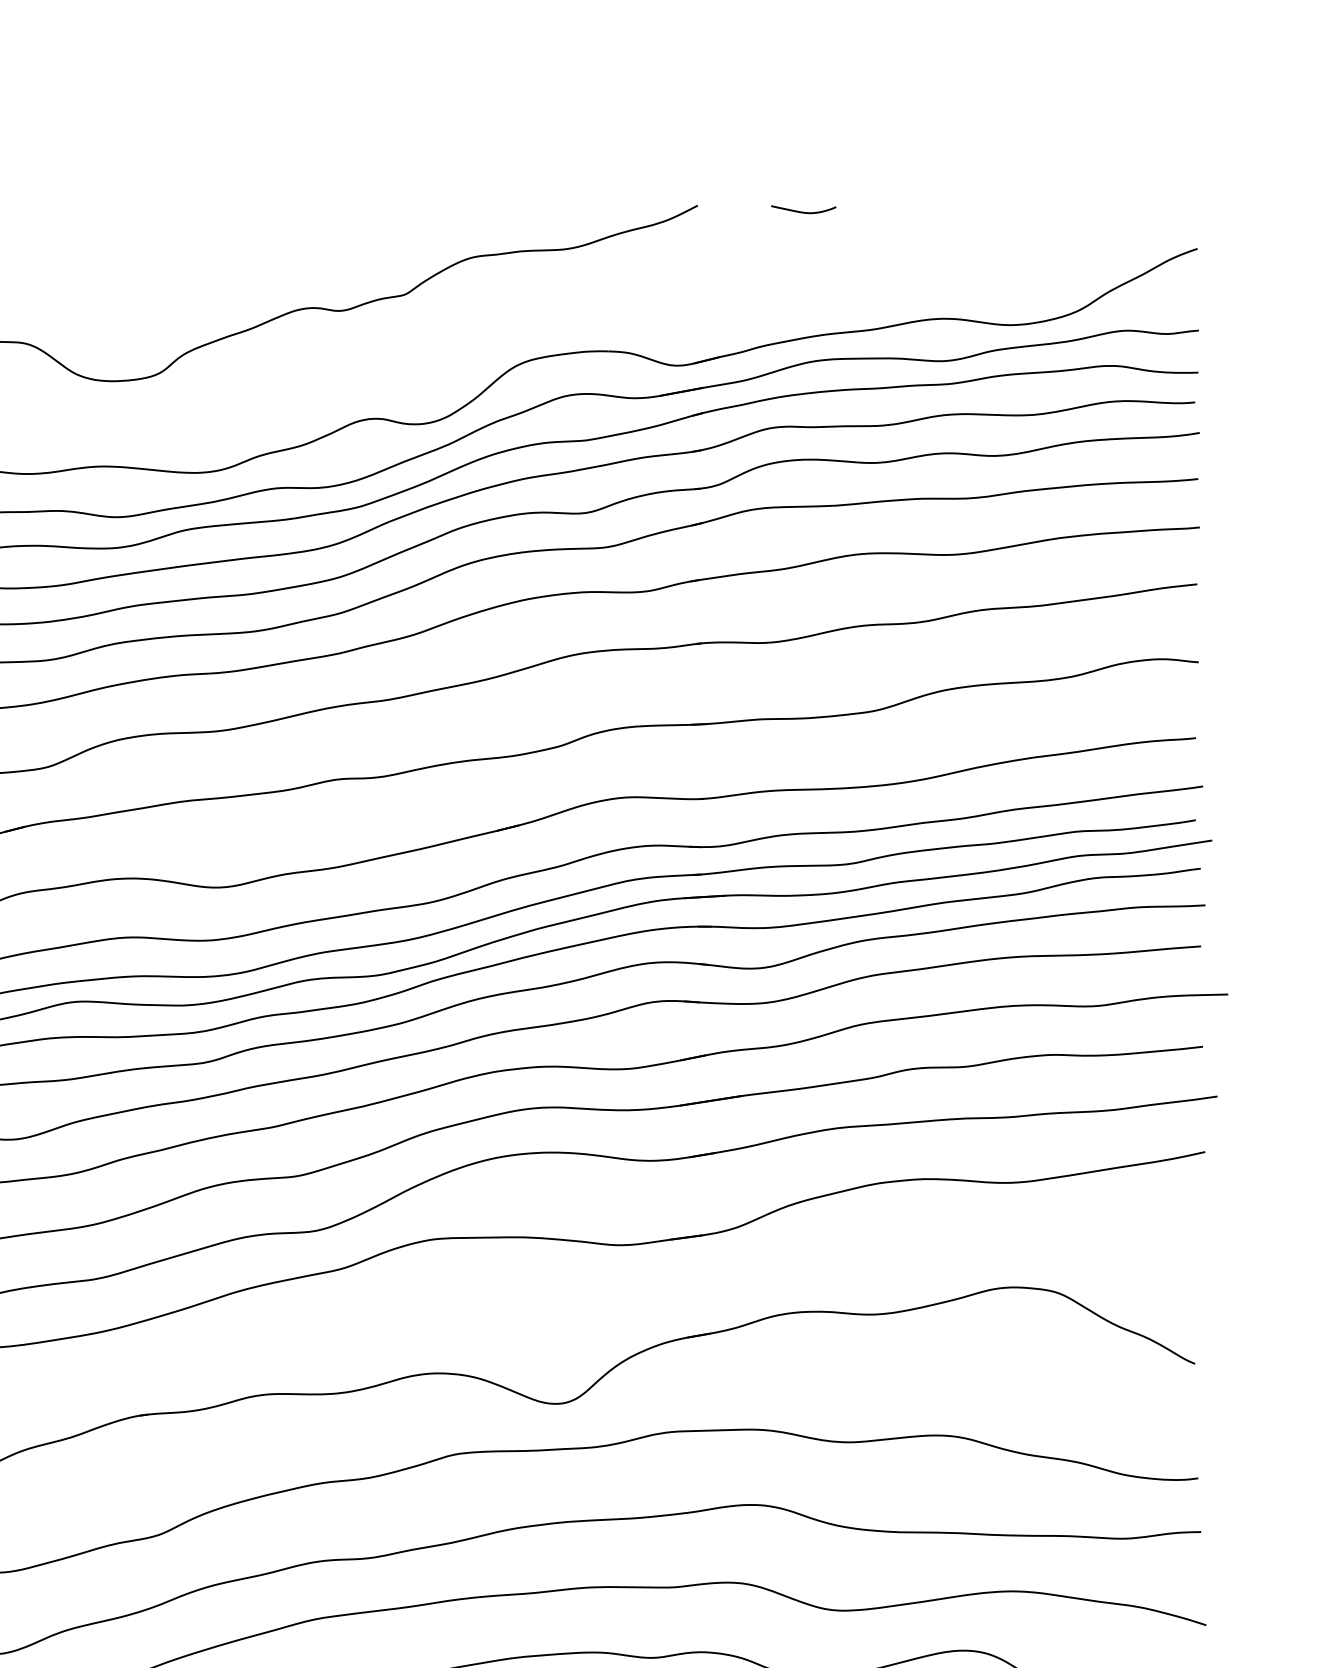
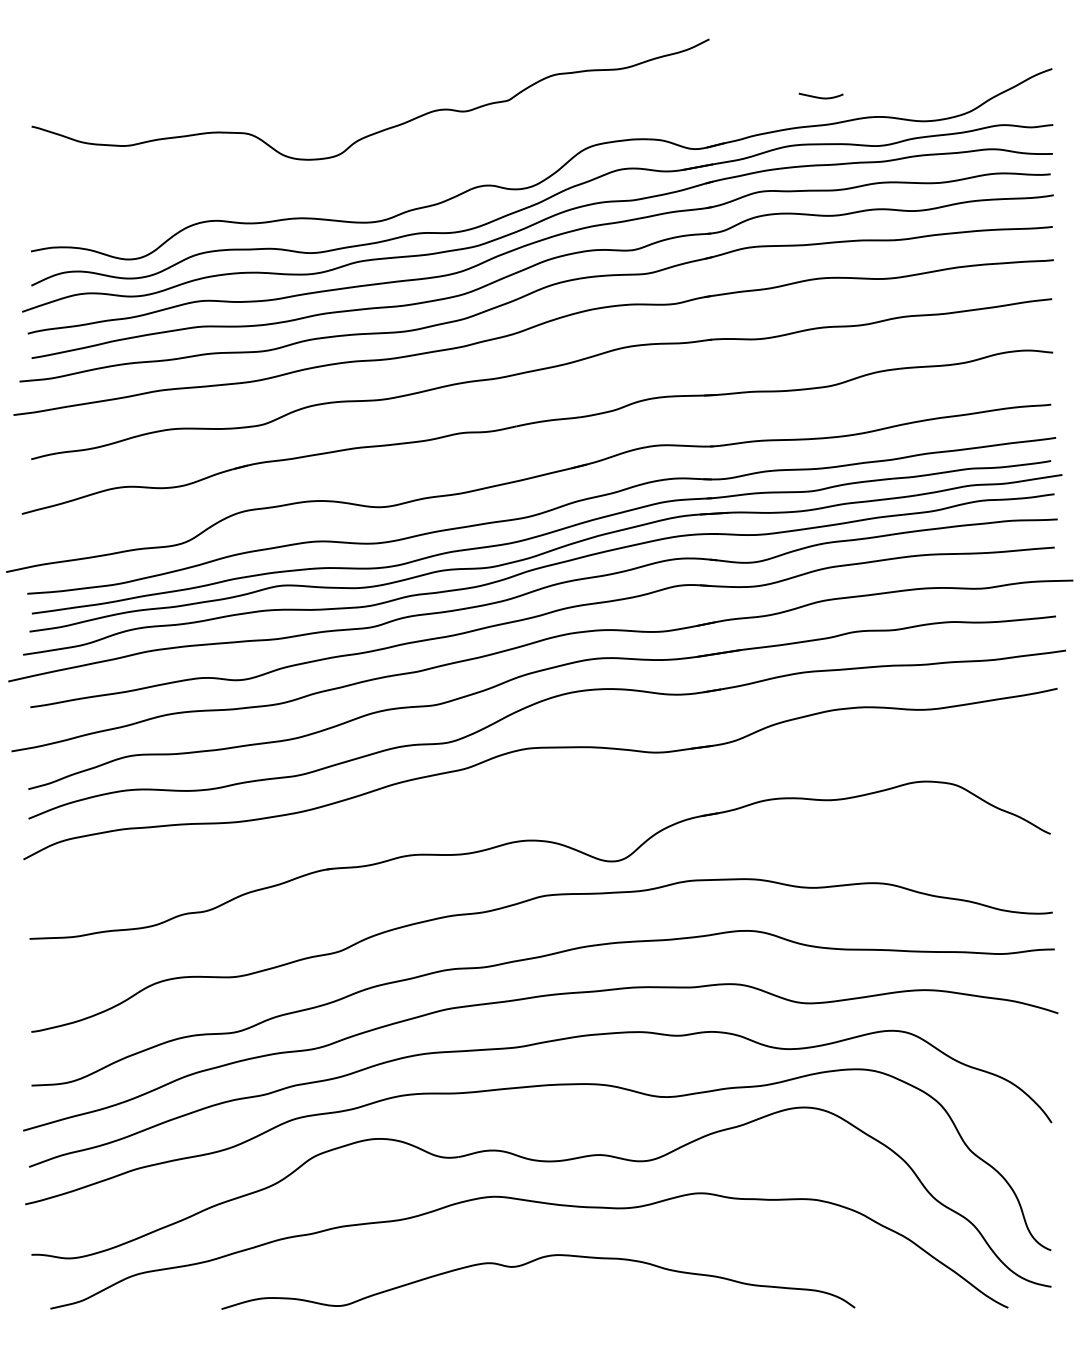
curve: (802, 211) -> (820, 97), moved

